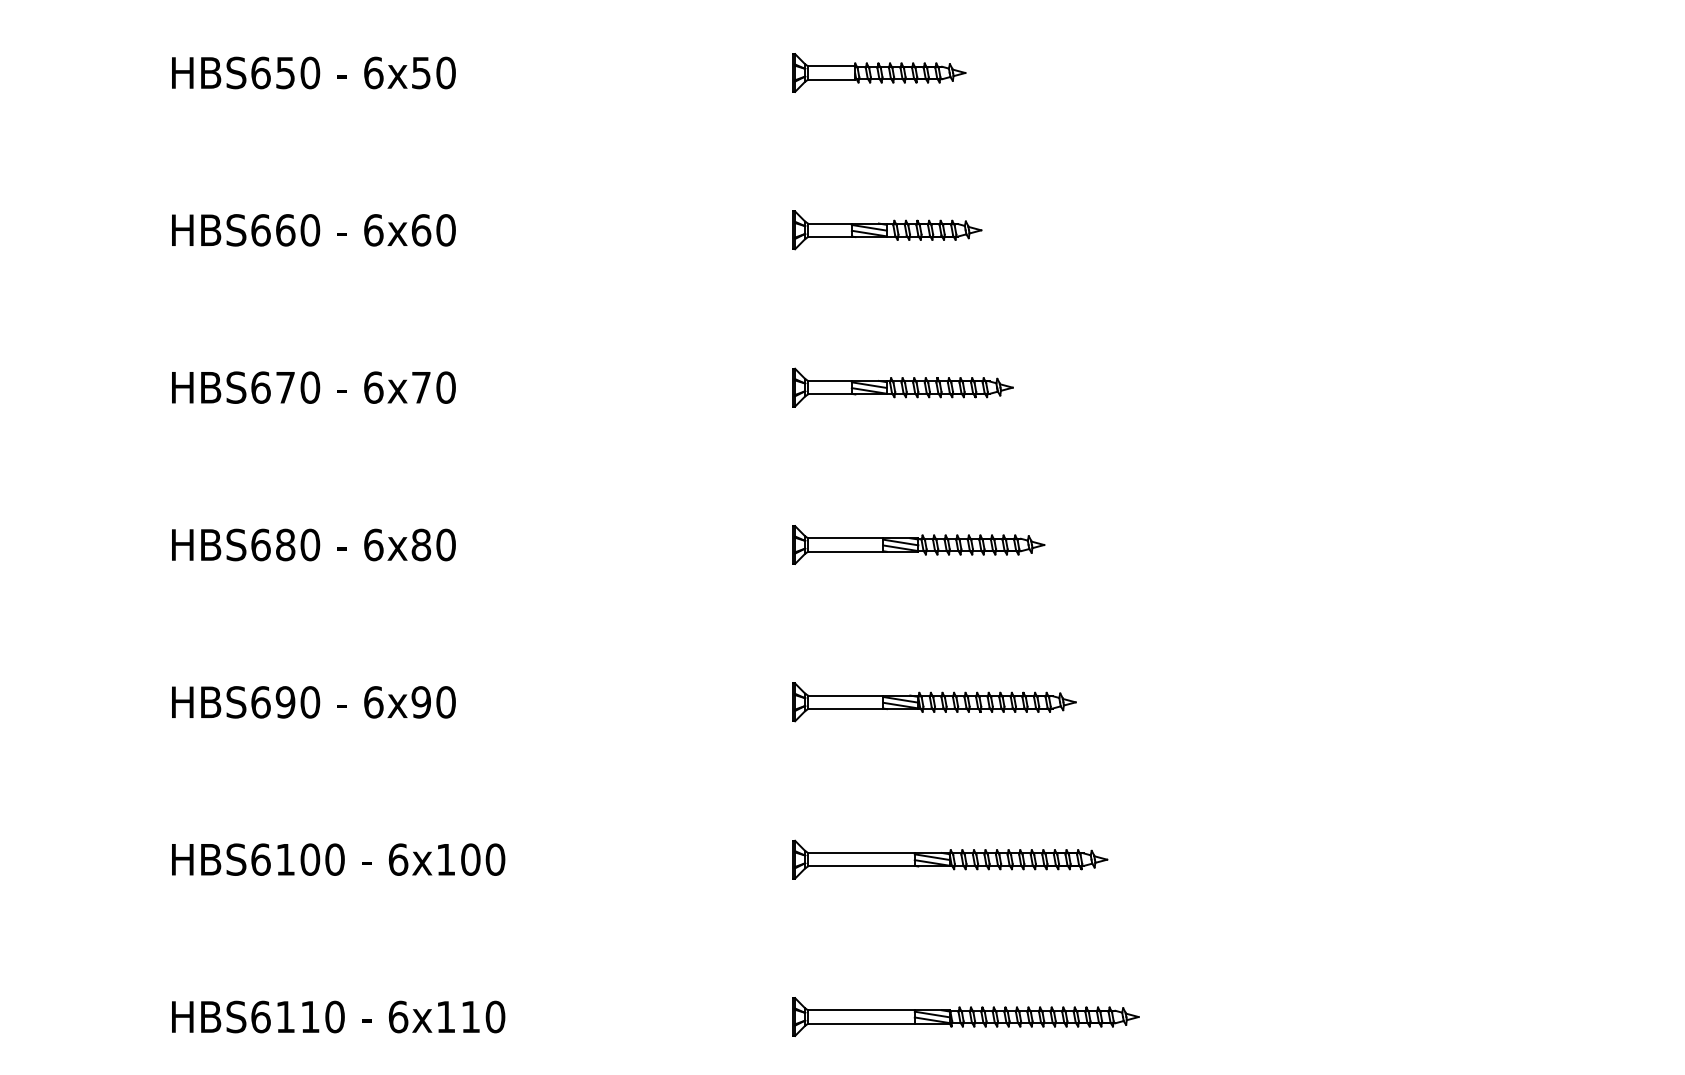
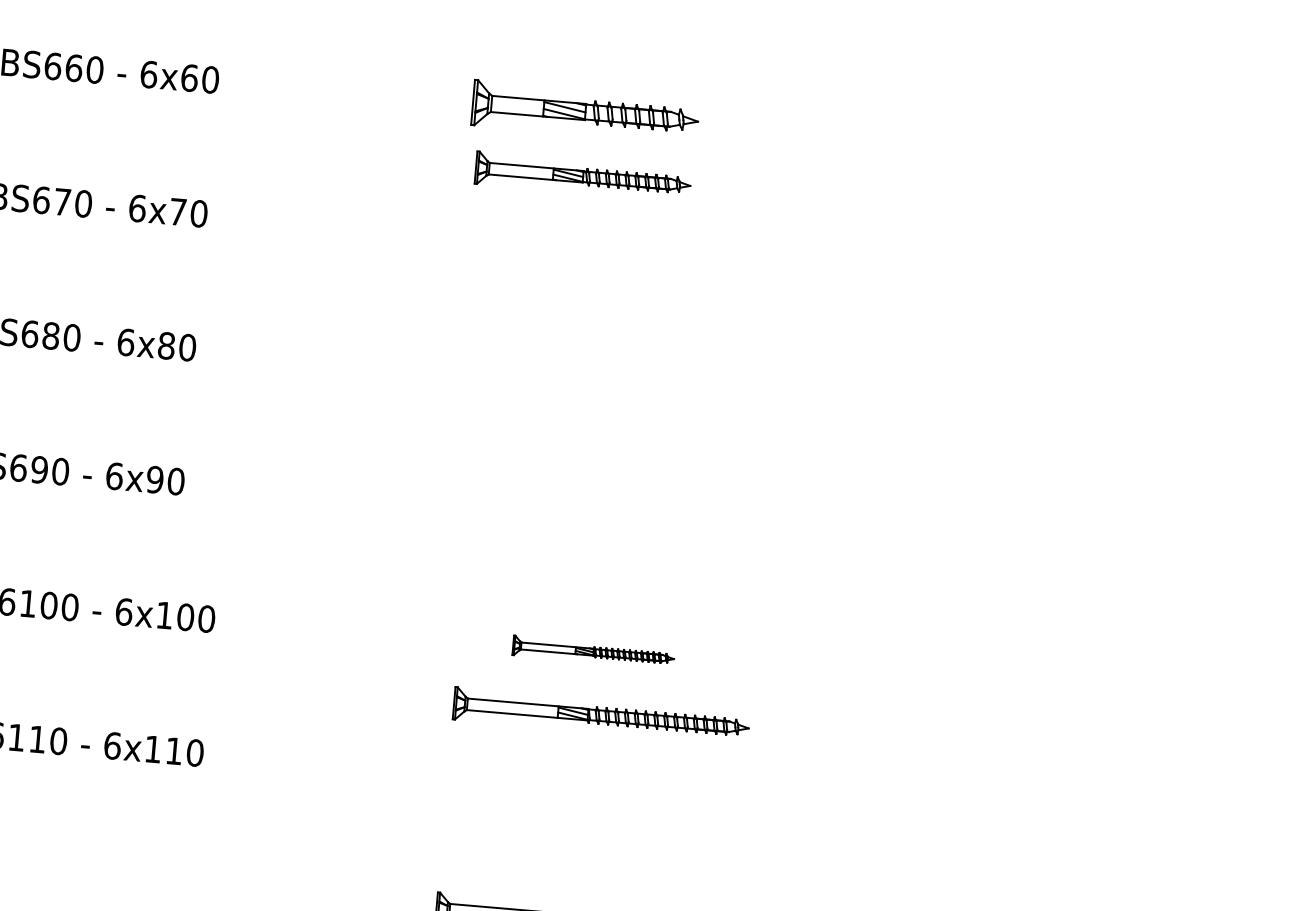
part: (887, 230) -> (586, 112), size x1.4
part: (902, 387) -> (587, 246), removed
part: (918, 544) -> (583, 176), moved
part: (934, 702) -> (591, 517), removed
part: (950, 859) -> (593, 652), size x0.6
part: (965, 1016) -> (601, 715), moved

